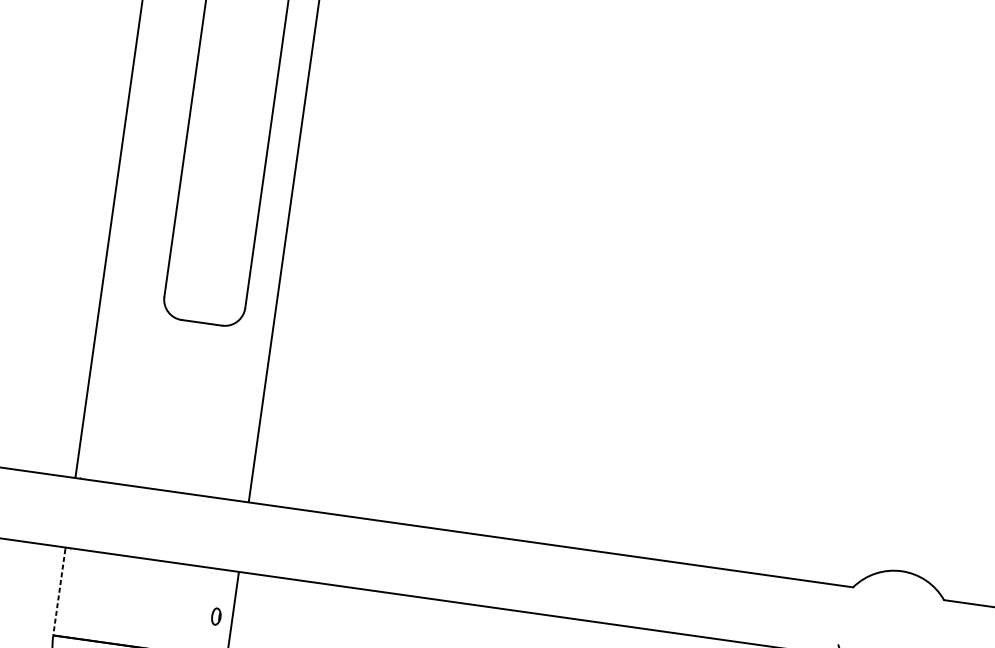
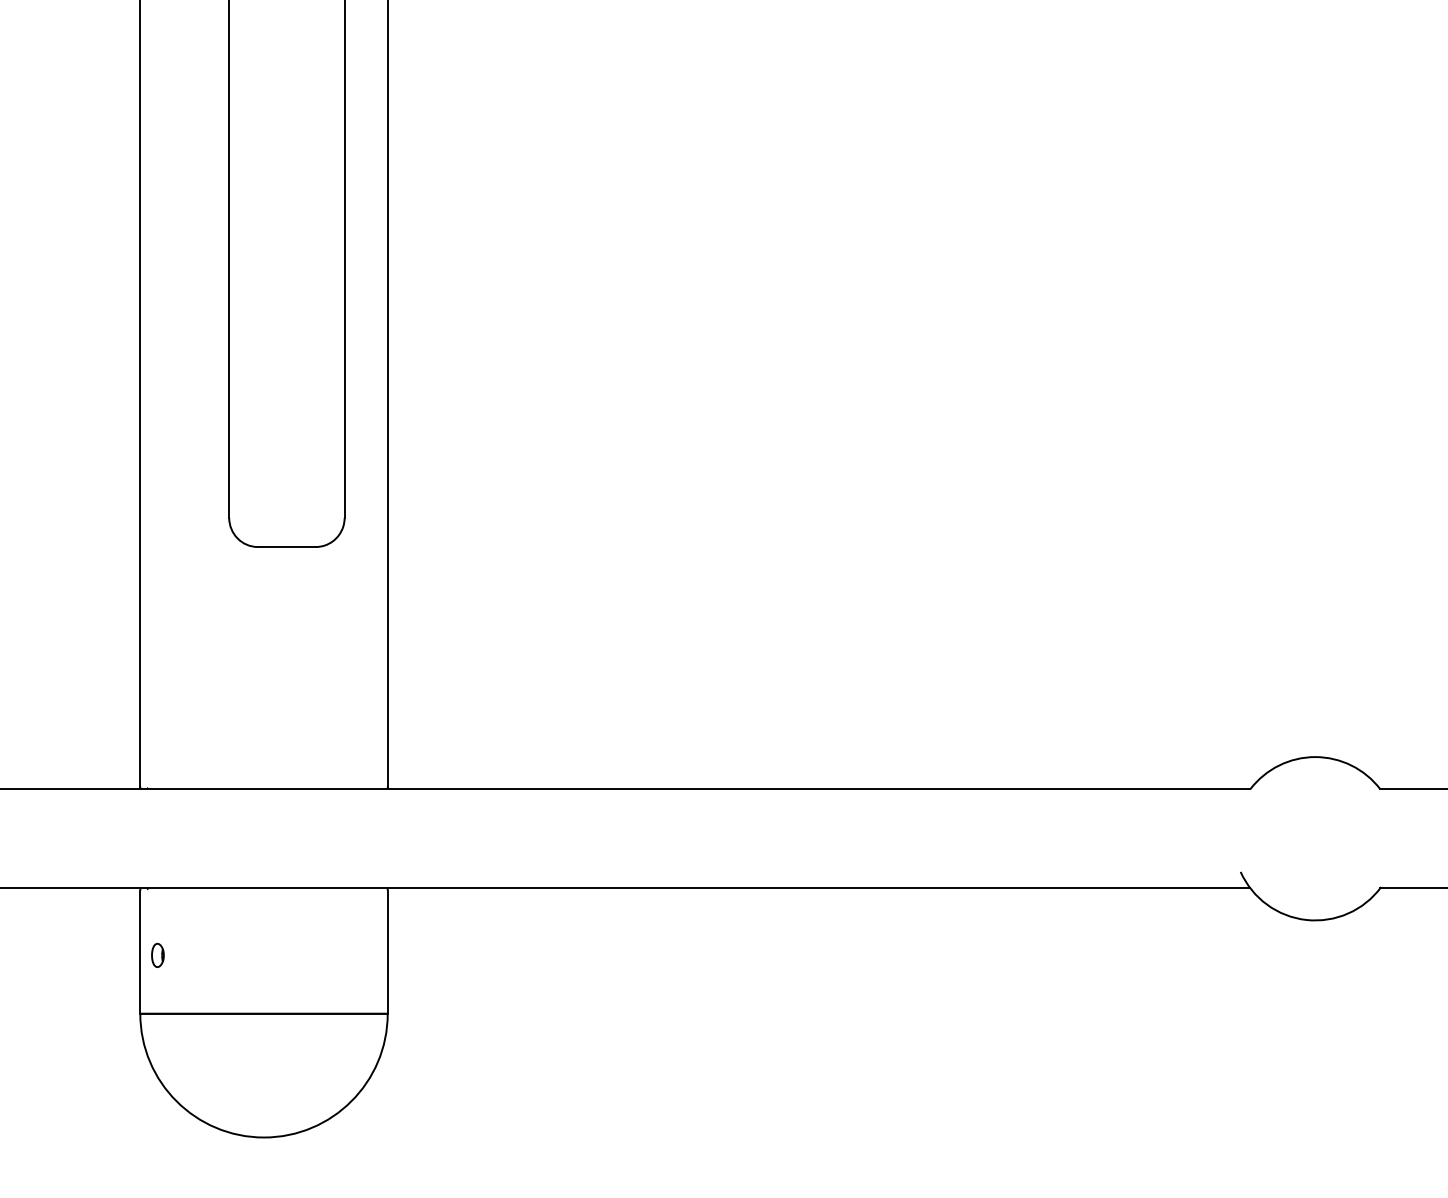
line: (59, 592) -> (140, 952), dashed -> solid
part: (216, 615) -> (157, 954), moved

